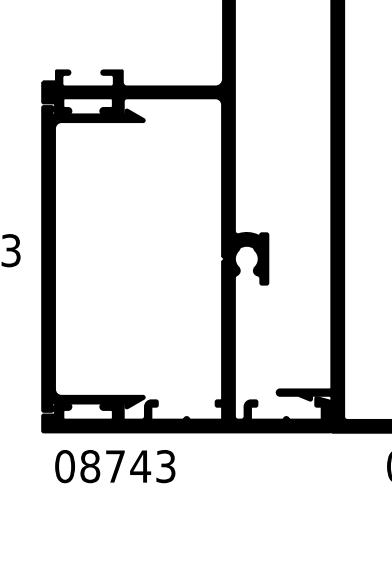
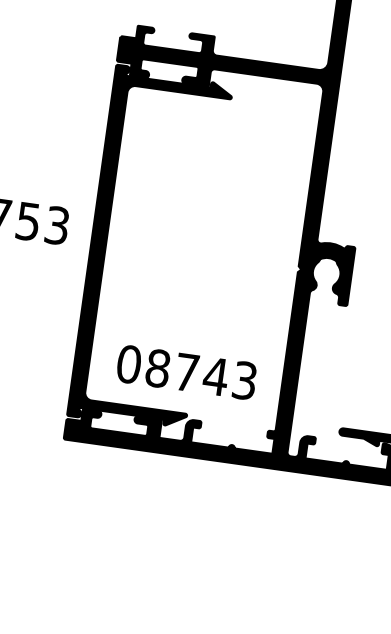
text: (115, 466) -> (187, 372), moved

